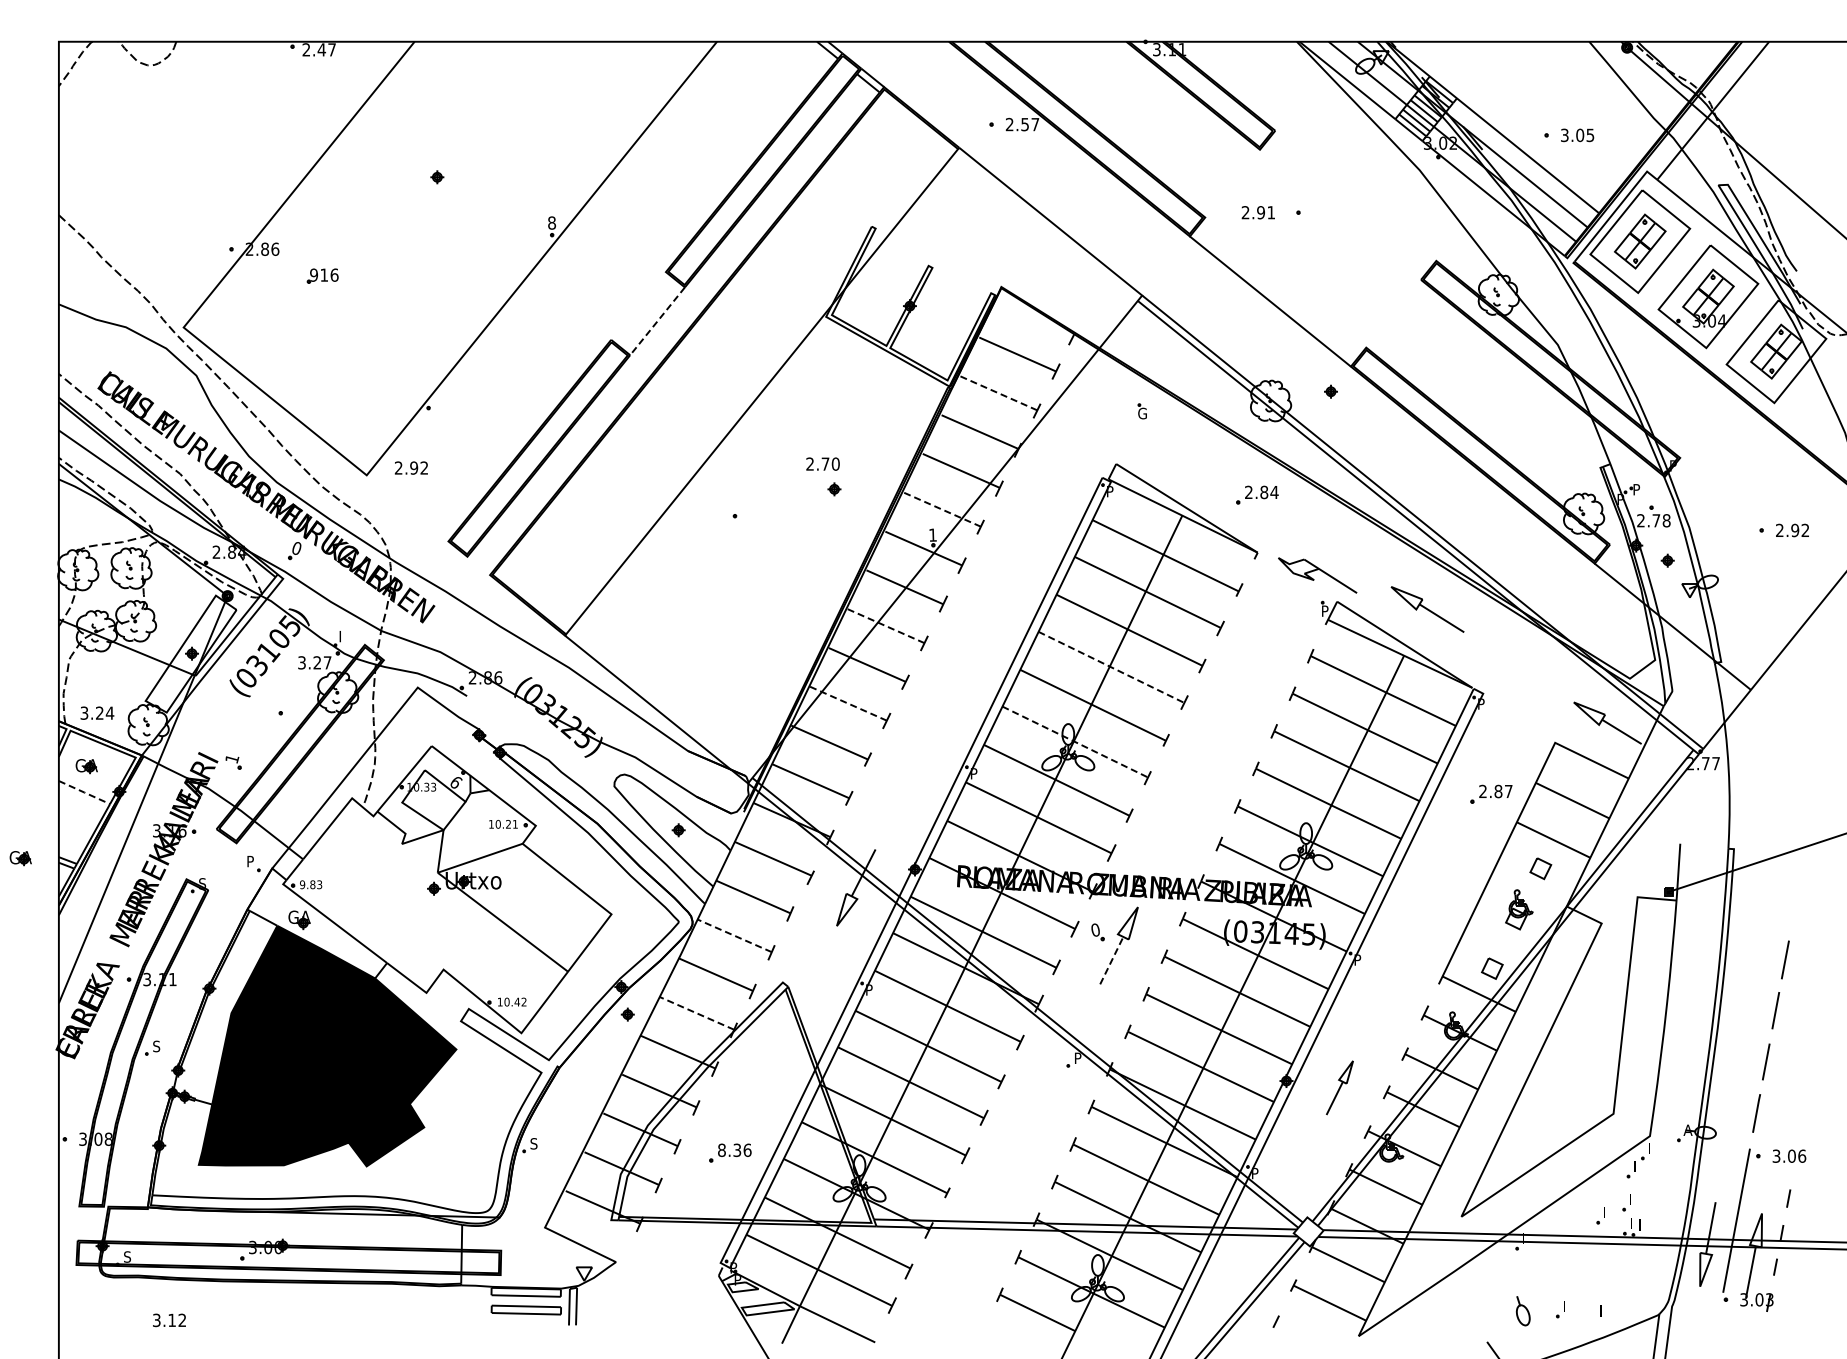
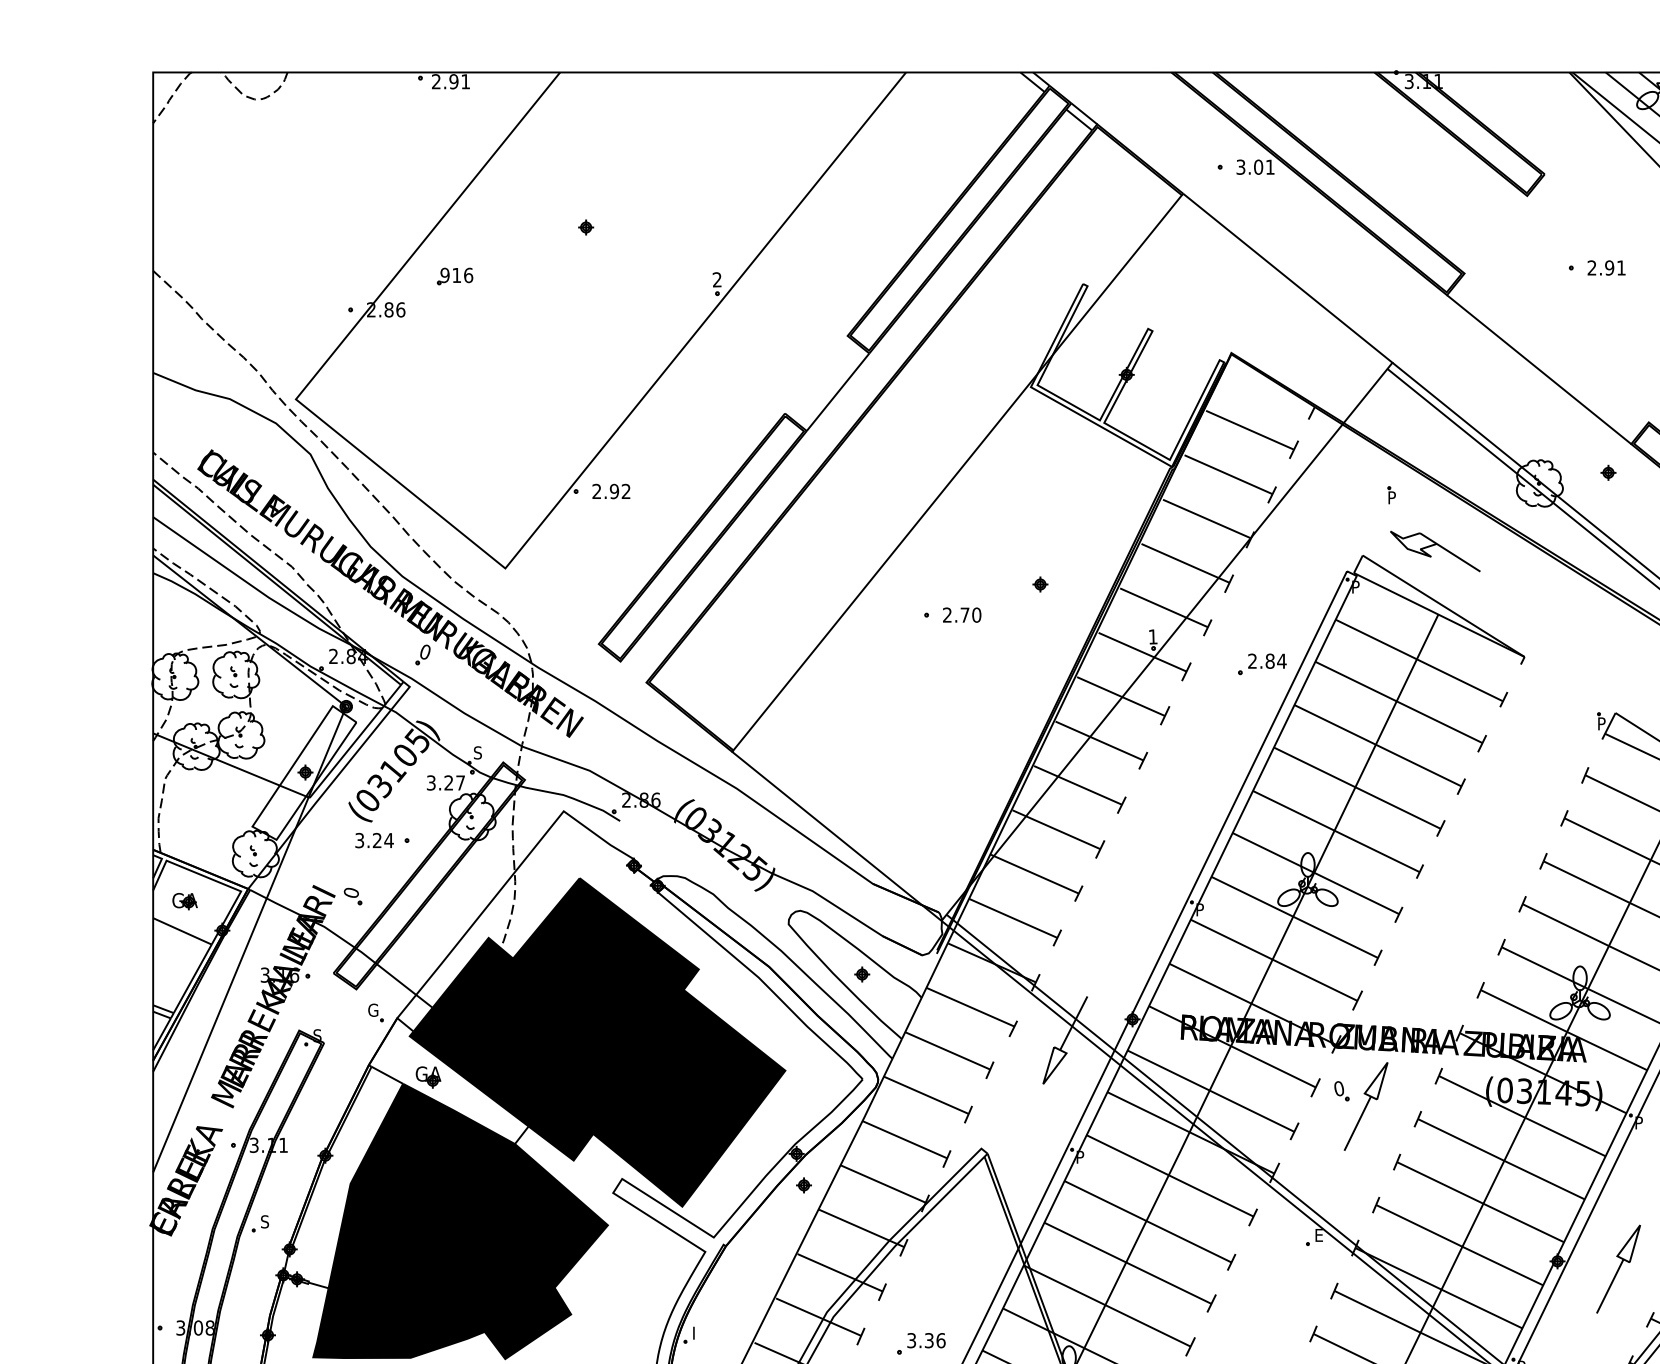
text: (326, 49) -> (459, 81), 2.47 -> 2.91
text: (1022, 124) -> (1255, 167), 2.57 -> 3.01
text: (1257, 212) -> (1605, 267), moved
text: (552, 222) -> (717, 279), 8 -> 2
part: (322, 275) -> (454, 275), moved
line: (657, 321) -> (837, 392), dashed -> solid
line: (998, 393) -> (1228, 474), dashed -> solid
text: (1142, 413) -> (1392, 497), G -> P
text: (822, 463) -> (961, 614), moved
text: (410, 467) -> (610, 490), moved
part: (1257, 494) -> (1262, 663), moved
line: (942, 509) -> (1164, 607), dashed -> solid
part: (1317, 575) -> (1435, 551), moved
line: (885, 625) -> (1098, 740), dashed -> solid
text: (342, 636) -> (477, 752), I -> S
line: (1111, 667) -> (1357, 788), dashed -> solid
line: (848, 703) -> (1056, 829), dashed -> solid
text: (97, 712) -> (374, 839), moved
line: (1075, 742) -> (1316, 874), dashed -> solid
text: (232, 758) -> (351, 892), 1 -> 0
line: (84, 792) -> (182, 931), dashed -> solid
part: (20, 858) -> (109, 1006), removed
text: (250, 861) -> (372, 1010), P -> G
fill: (447, 889) -> (597, 1042), added
line: (734, 935) -> (926, 1094), dashed -> solid
line: (1112, 960) -> (1358, 1123), dashed -> solid
line: (696, 1013) -> (882, 1184), dashed -> solid
text: (1078, 1057) -> (1319, 1234), P -> E
part: (1339, 1087) -> (1618, 1268), size x1.43
text: (533, 1143) -> (696, 1332), S -> I
text: (721, 1149) -> (911, 1339), 8.36 -> 3.36

